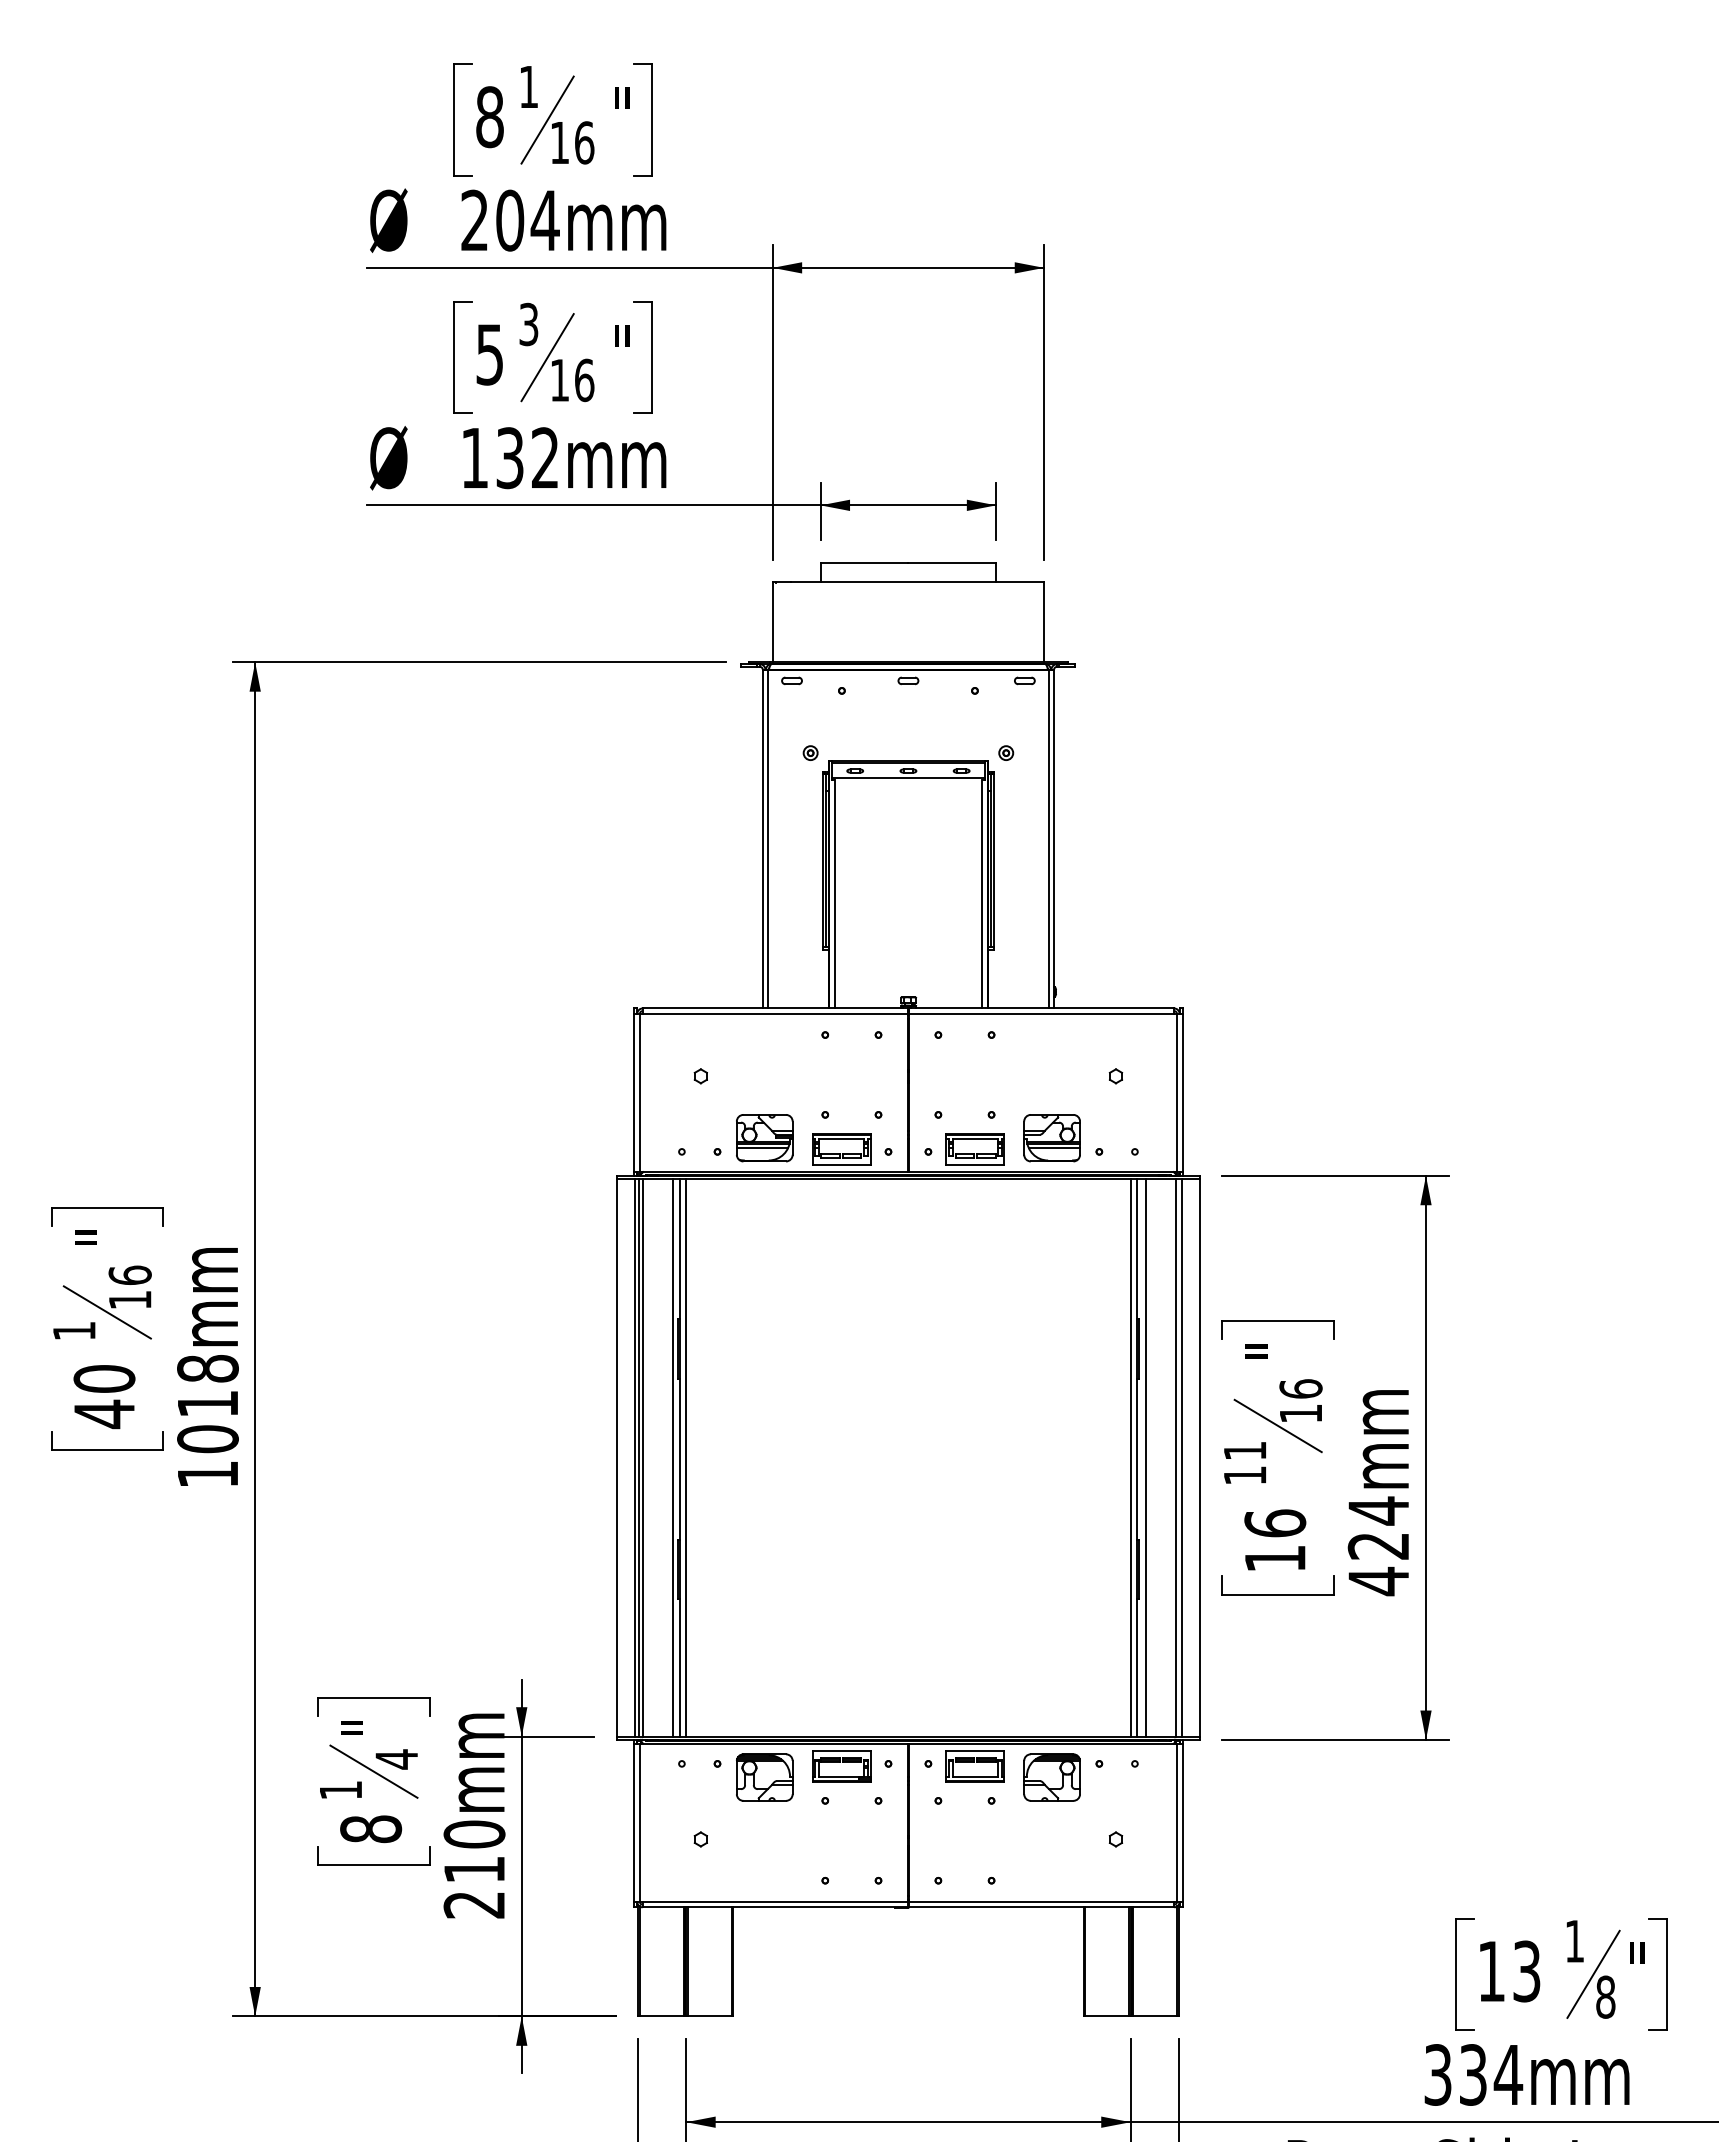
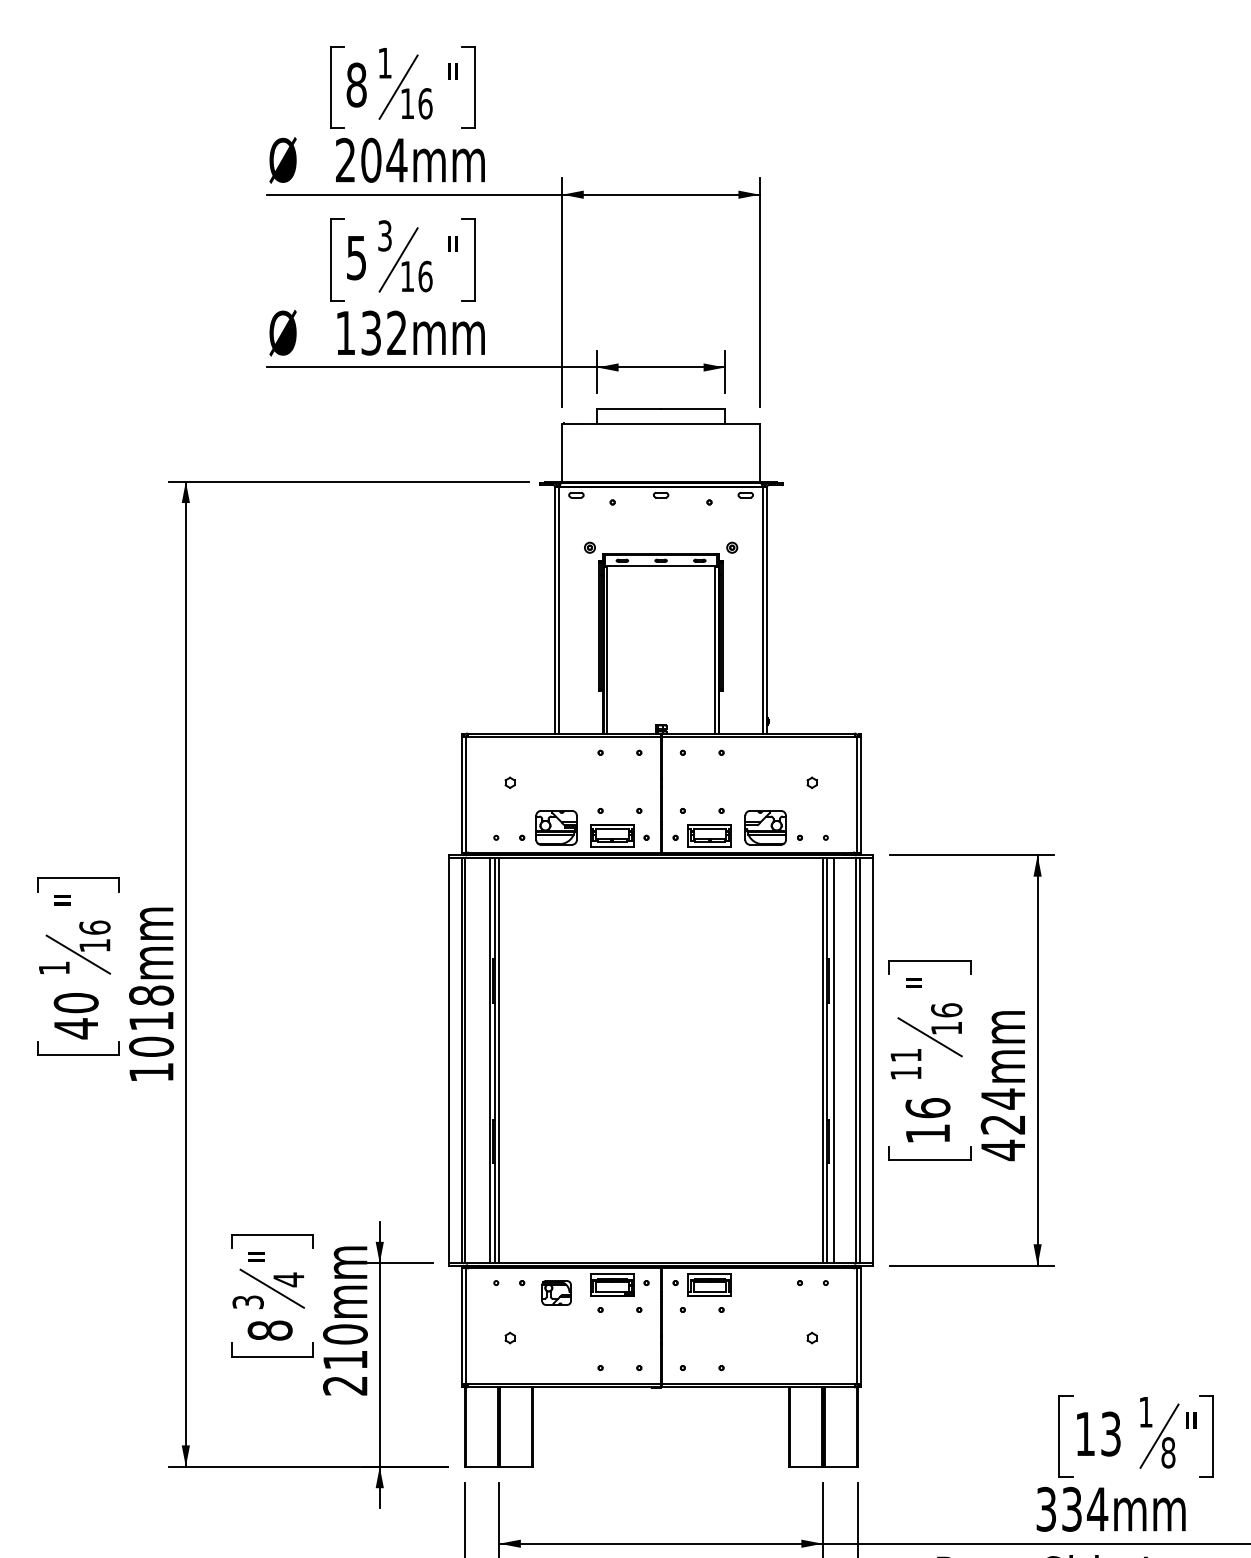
line: (643, 1457) -> (468, 1060), removed
part: (764, 1777) -> (556, 1292), size x0.7
part: (1051, 1777) -> (765, 1292), removed
text: (340, 1790) -> (247, 1302), 1 -> 3

